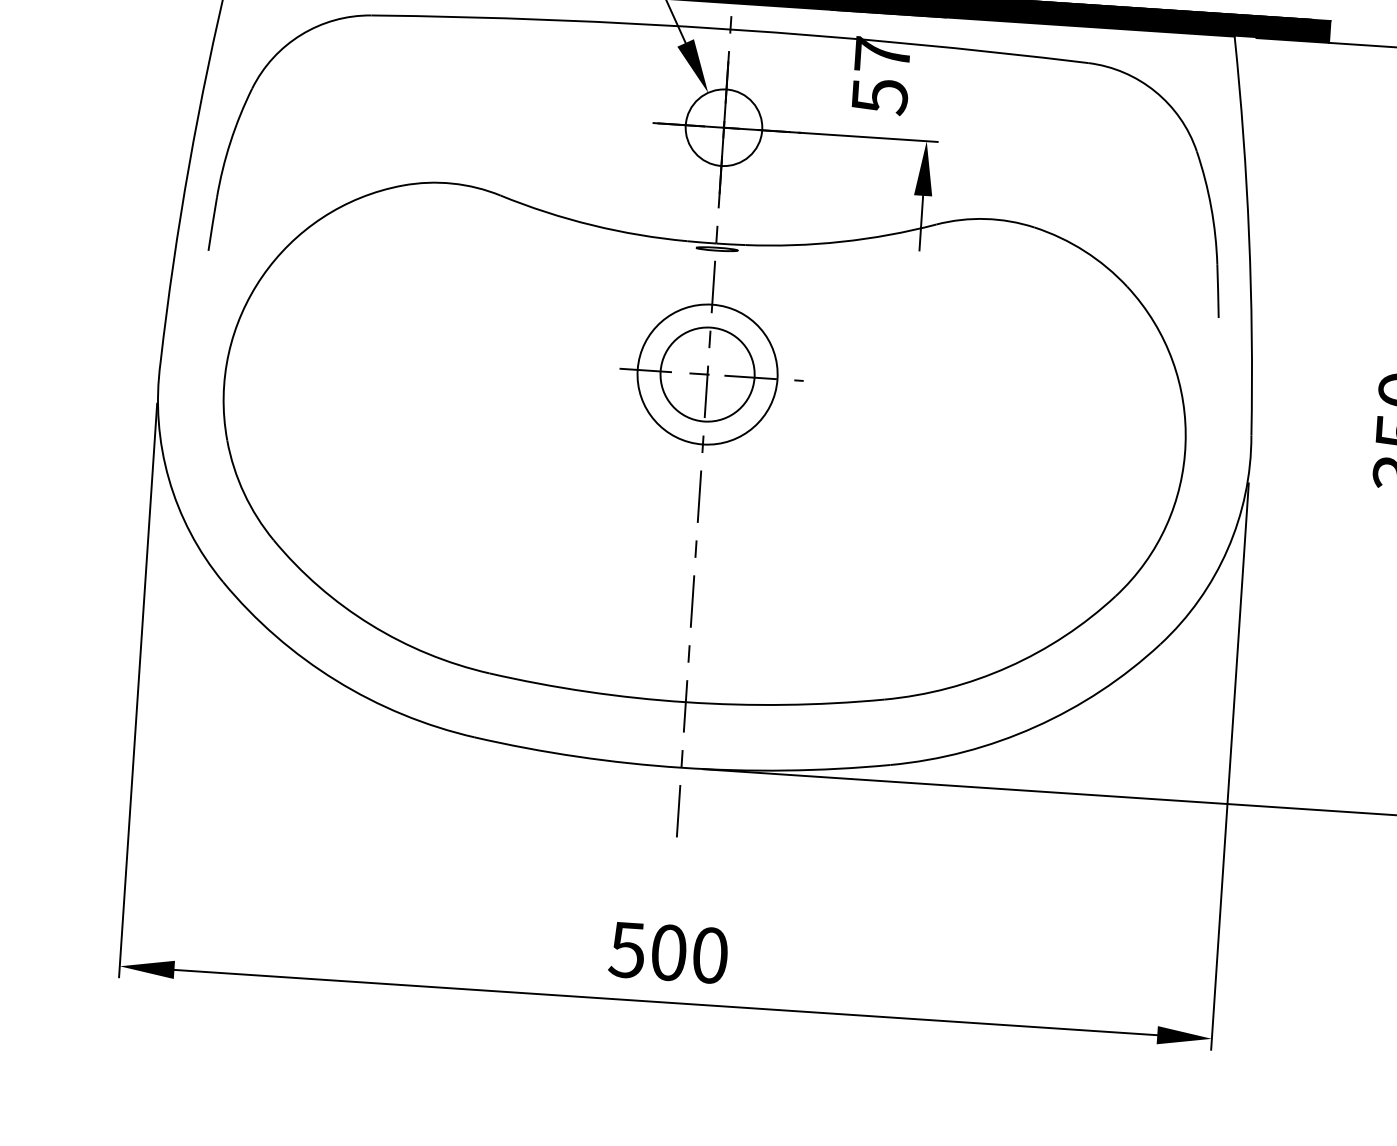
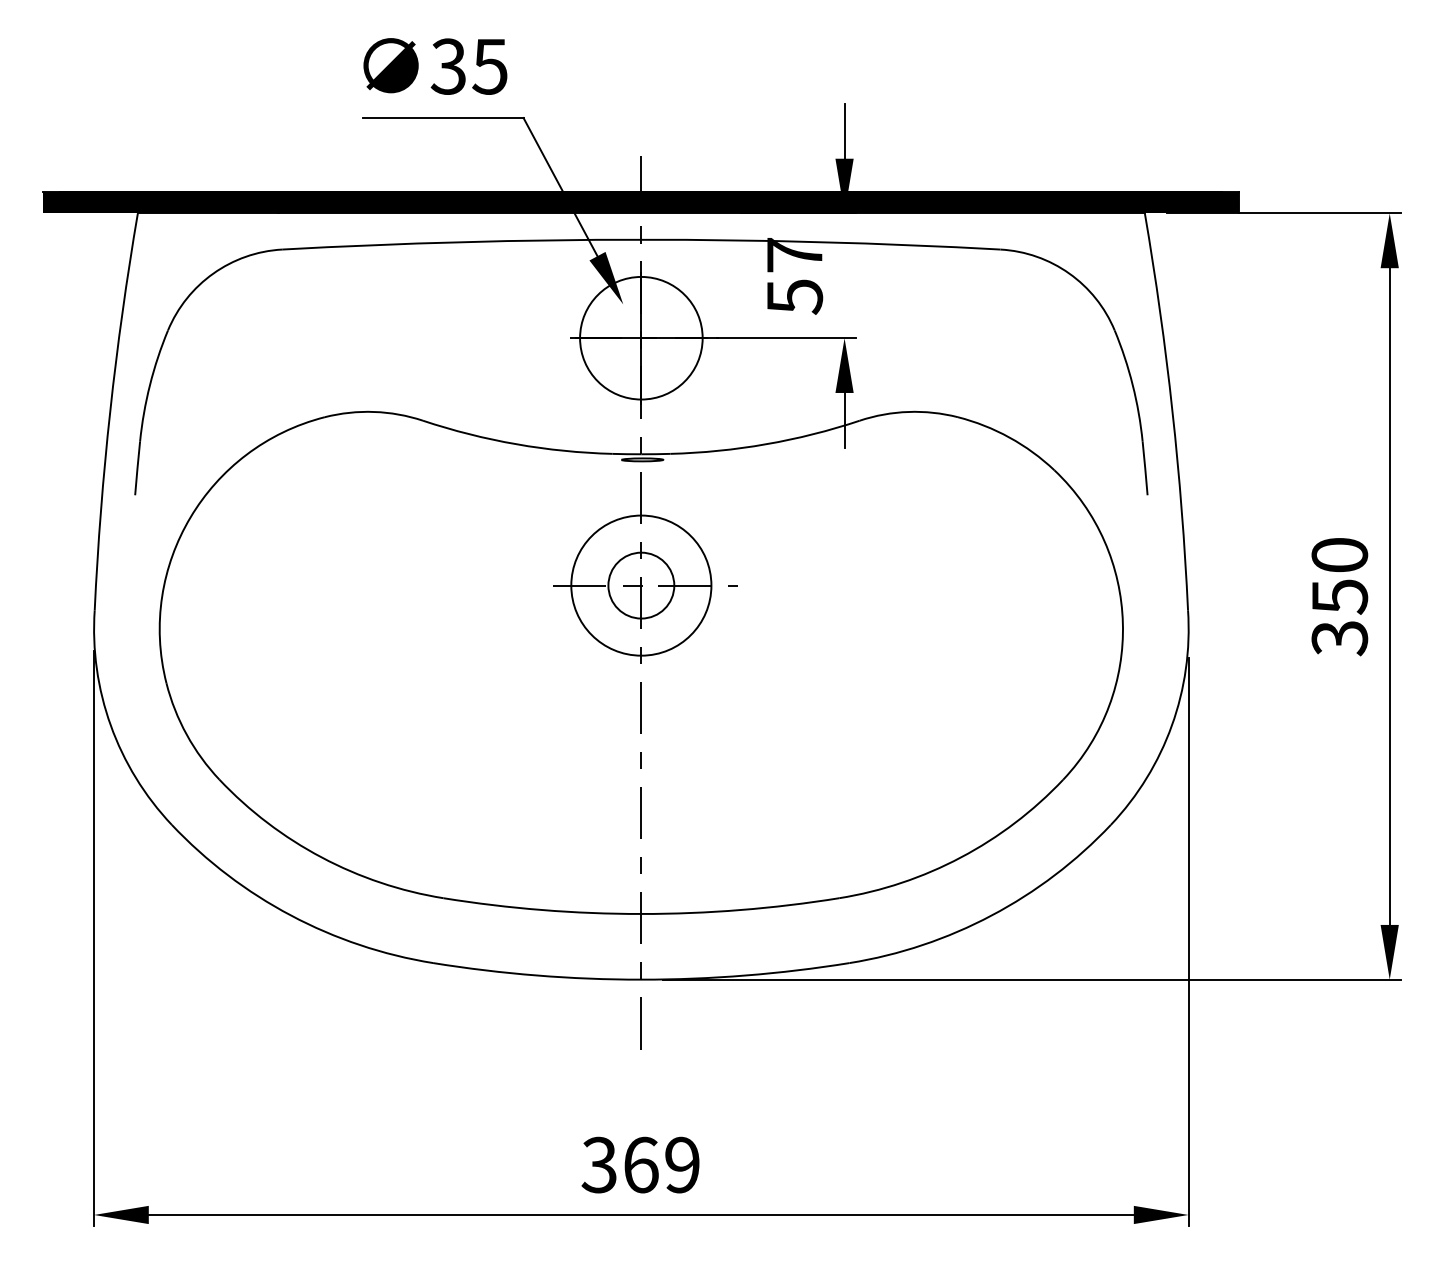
circle: (724, 127) -> (641, 337), size x1.6
circle: (707, 374) -> (641, 585), size x0.7
text: (668, 952) -> (640, 1164), 500 -> 369

